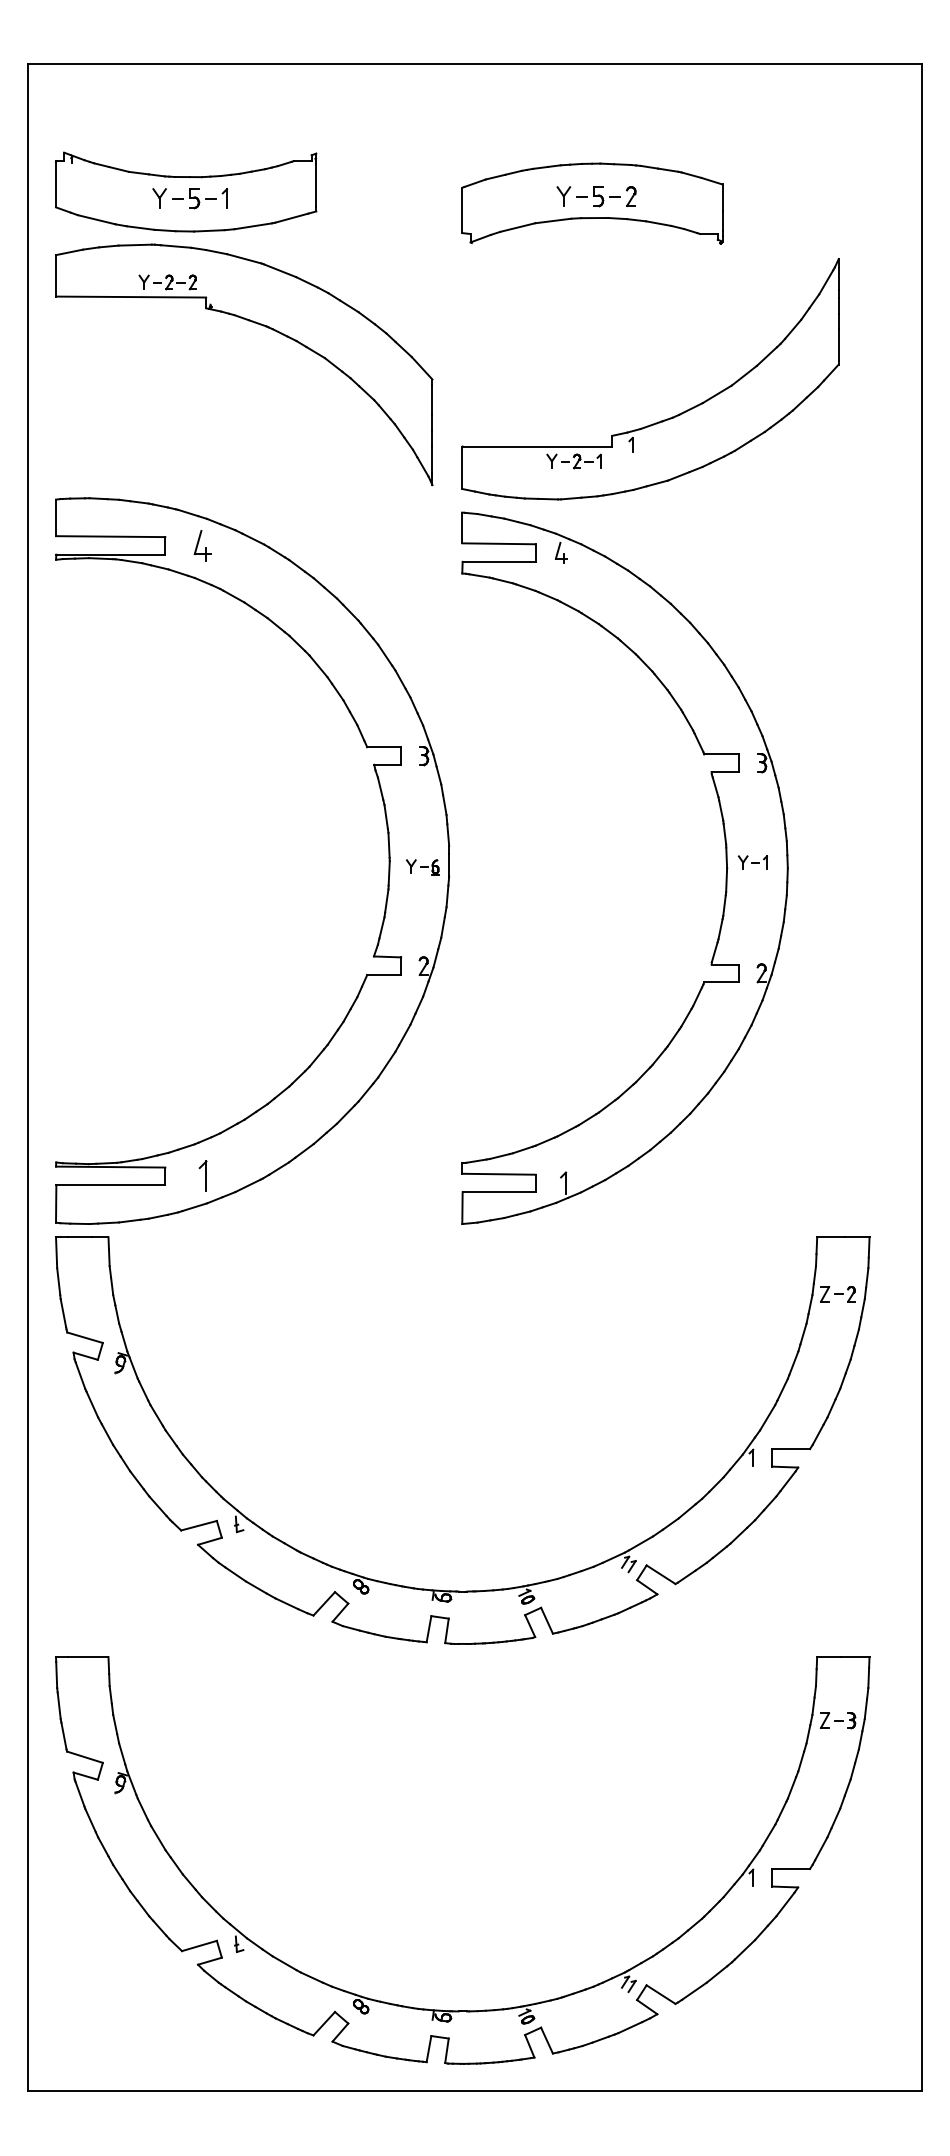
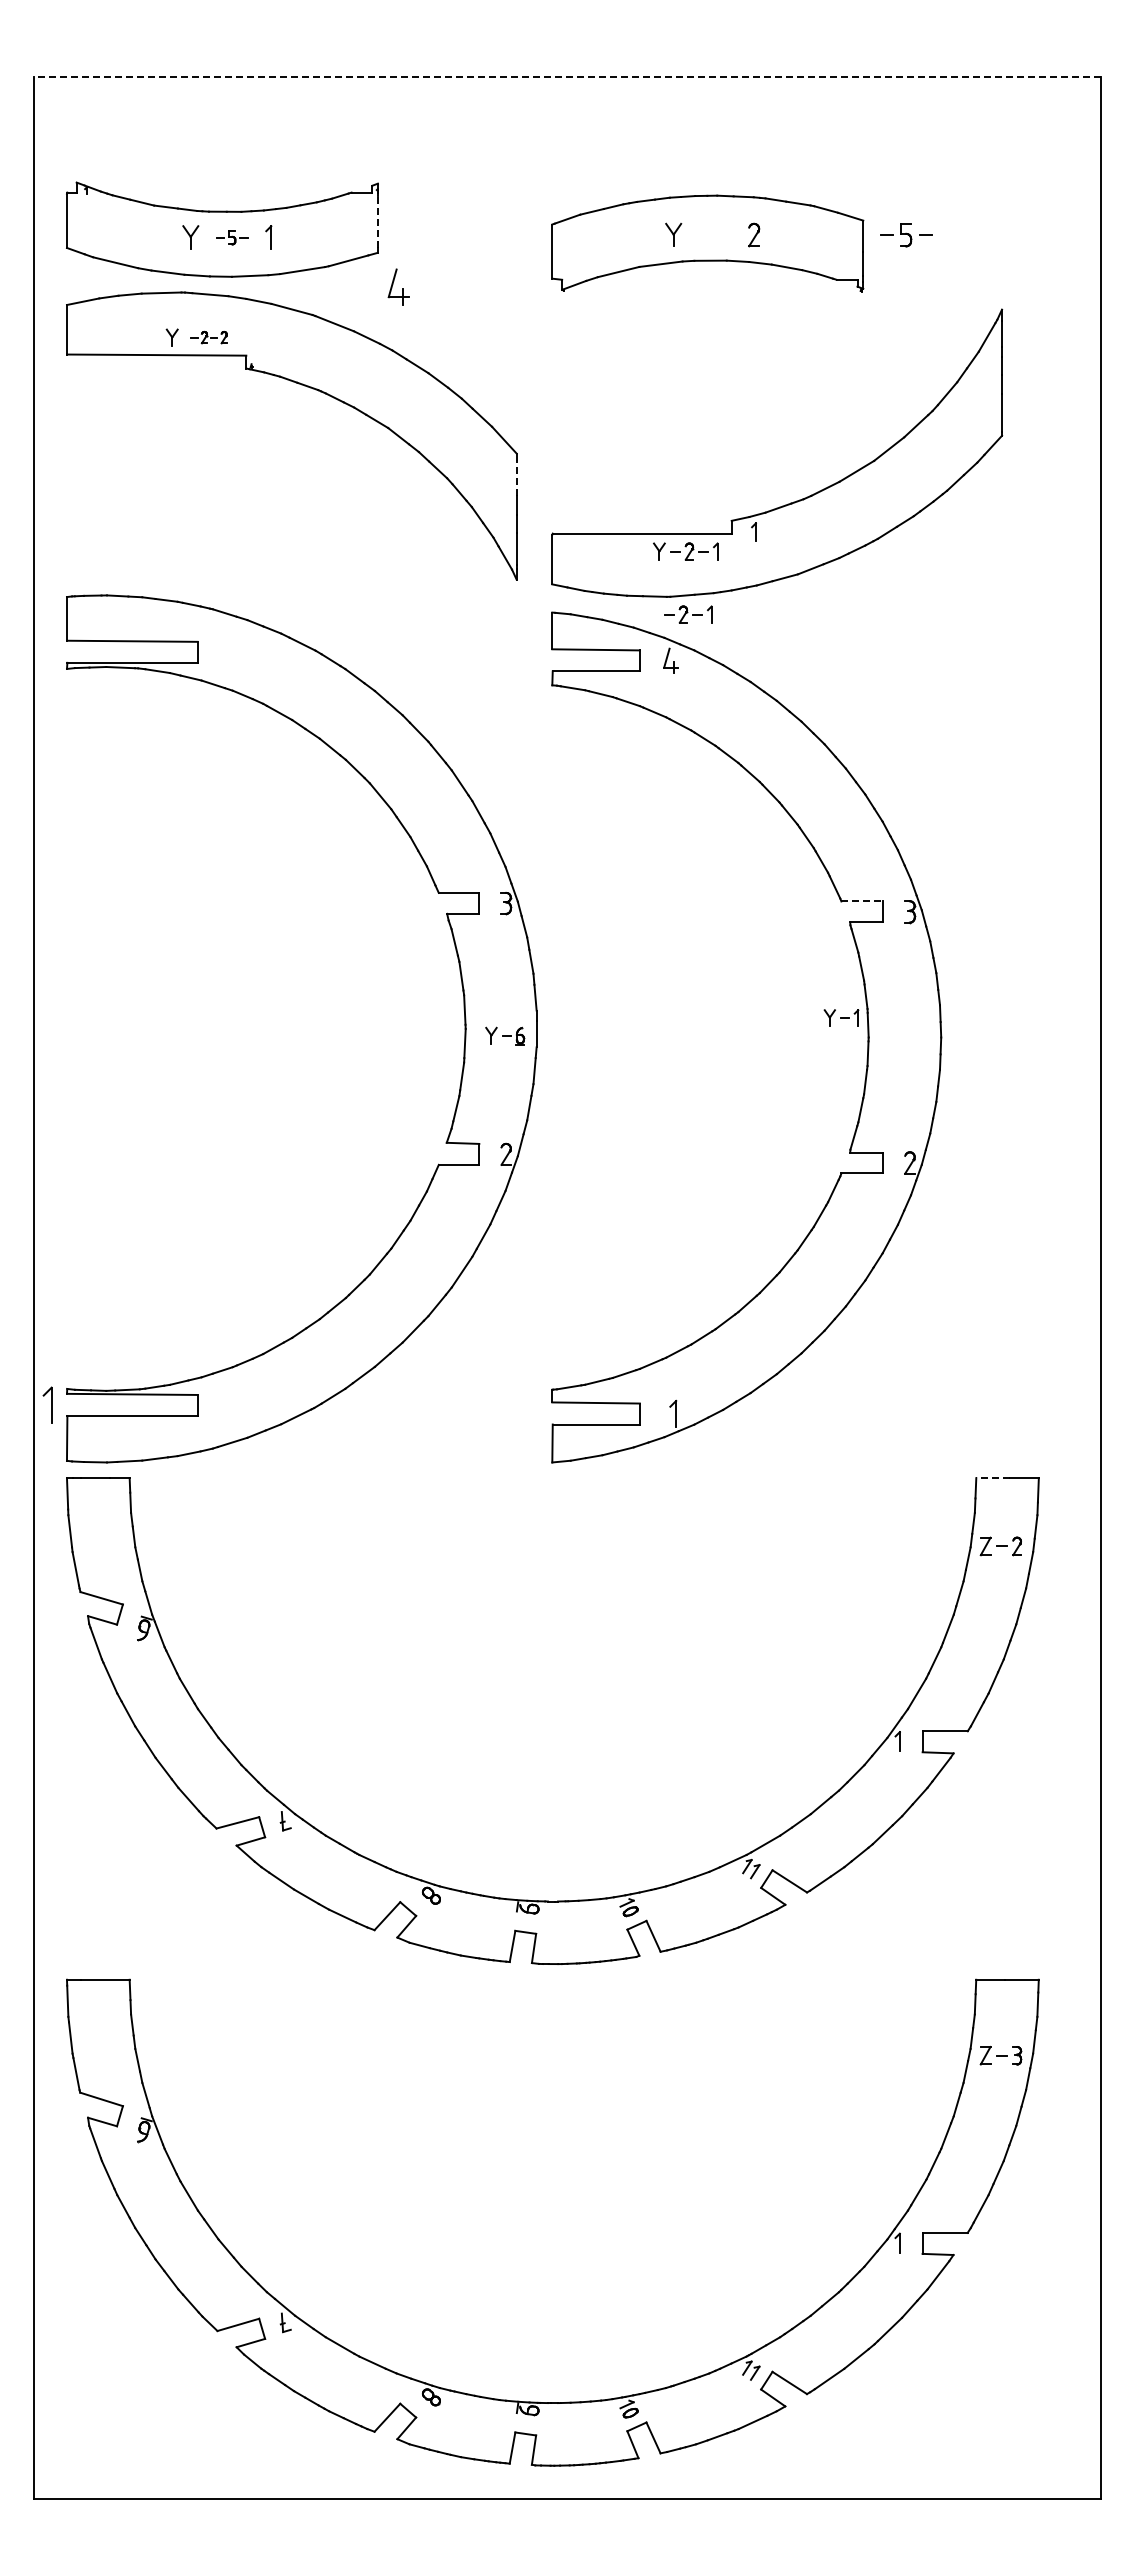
line: (475, 64) -> (567, 77), solid -> dashed
line: (315, 186) -> (377, 222), solid -> dashed
part: (598, 196) -> (906, 235), moved
part: (194, 198) -> (232, 237), size x0.6
part: (175, 282) -> (209, 337), size x0.7
line: (432, 399) -> (516, 477), solid -> dashed
part: (576, 514) -> (688, 614), added
part: (202, 545) -> (398, 286), moved
line: (721, 754) -> (862, 901), solid -> dashed
part: (752, 862) -> (841, 1017), moved
part: (202, 1175) -> (47, 1404), moved
line: (831, 1237) -> (993, 1478), solid -> dashed

